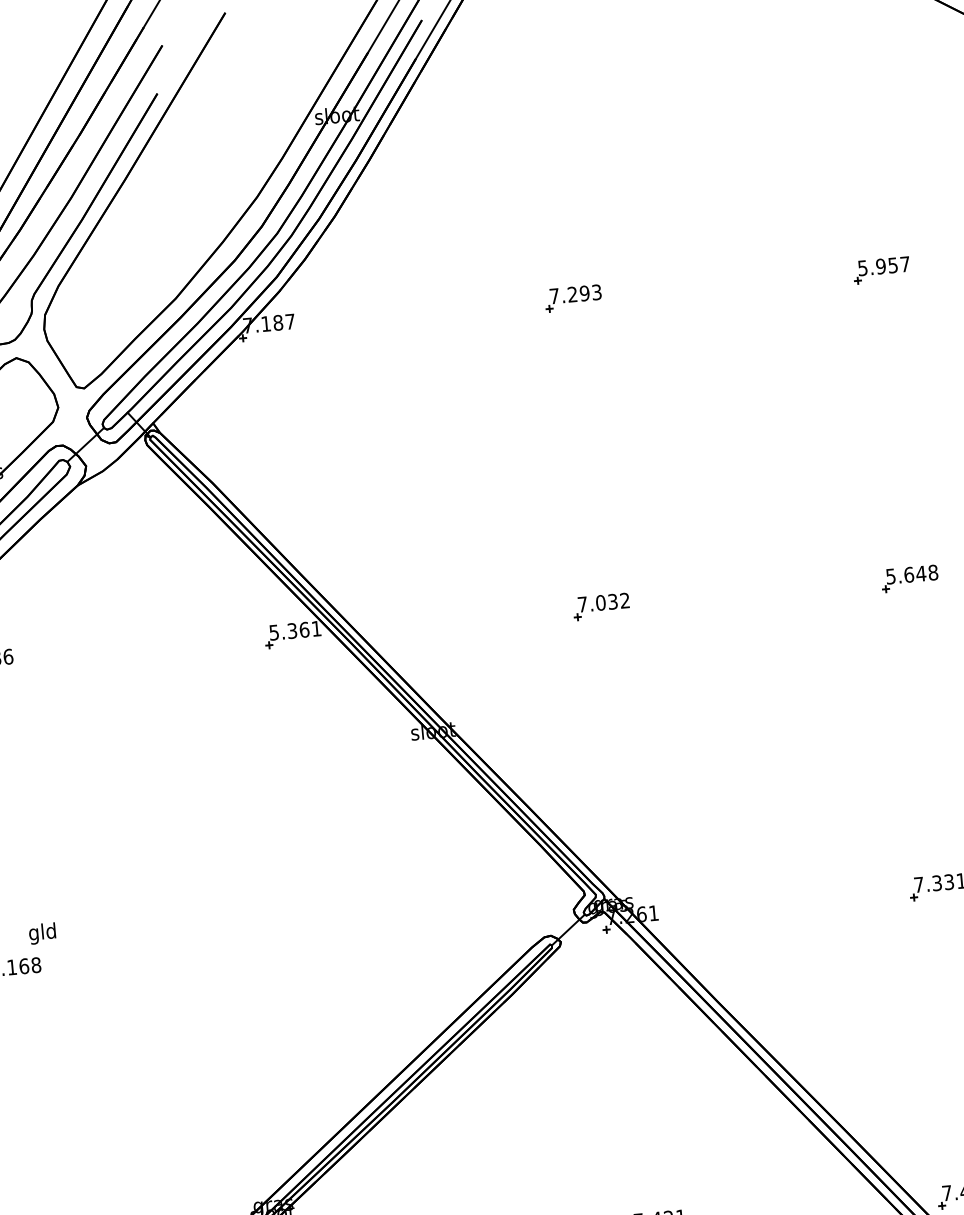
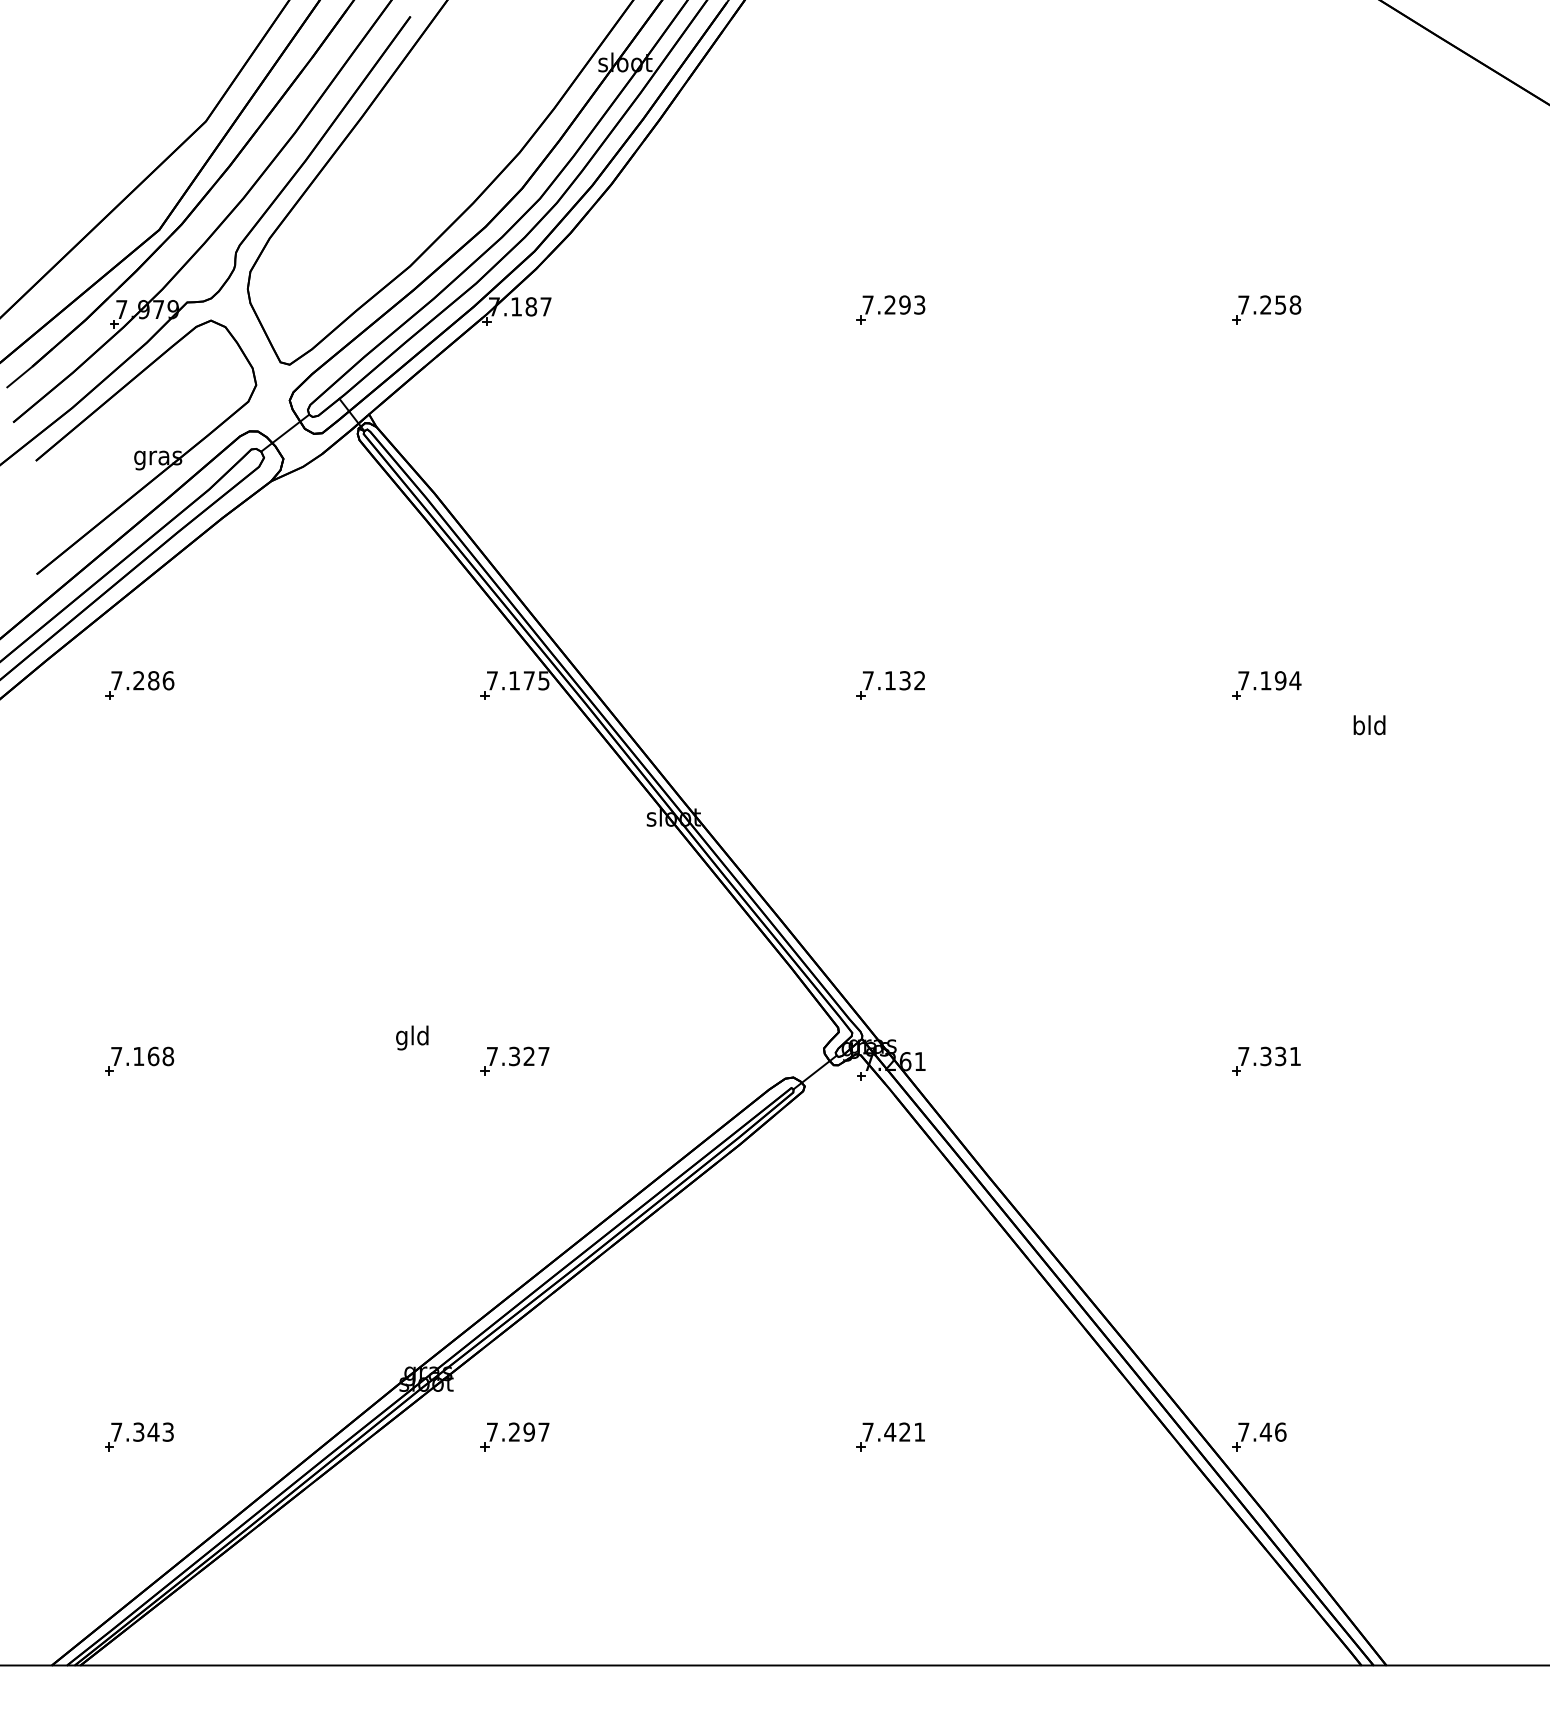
text: (883, 265) -> (1269, 304), 5.957 -> 7.258
text: (911, 574) -> (1269, 680), 5.648 -> 7.194
text: (600, 602) -> (890, 680), 7.032 -> 7.132
text: (294, 630) -> (517, 680), 5.361 -> 7.175
text: (42, 933) -> (412, 1037), moved
part: (320, 942) -> (514, 1060), added

